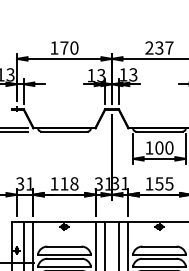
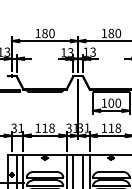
text: (63, 48) -> (44, 33), 170 -> 180
text: (159, 48) -> (111, 33), 237 -> 180
text: (164, 182) -> (114, 127), 155 -> 118

